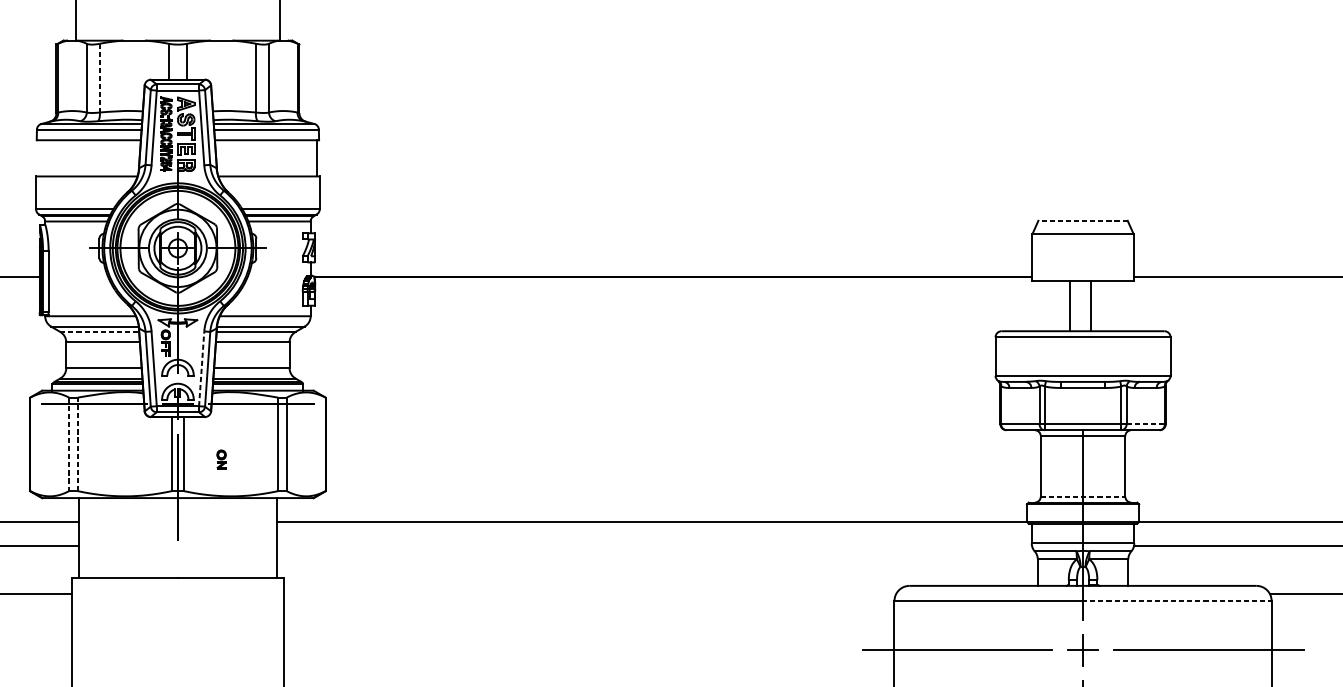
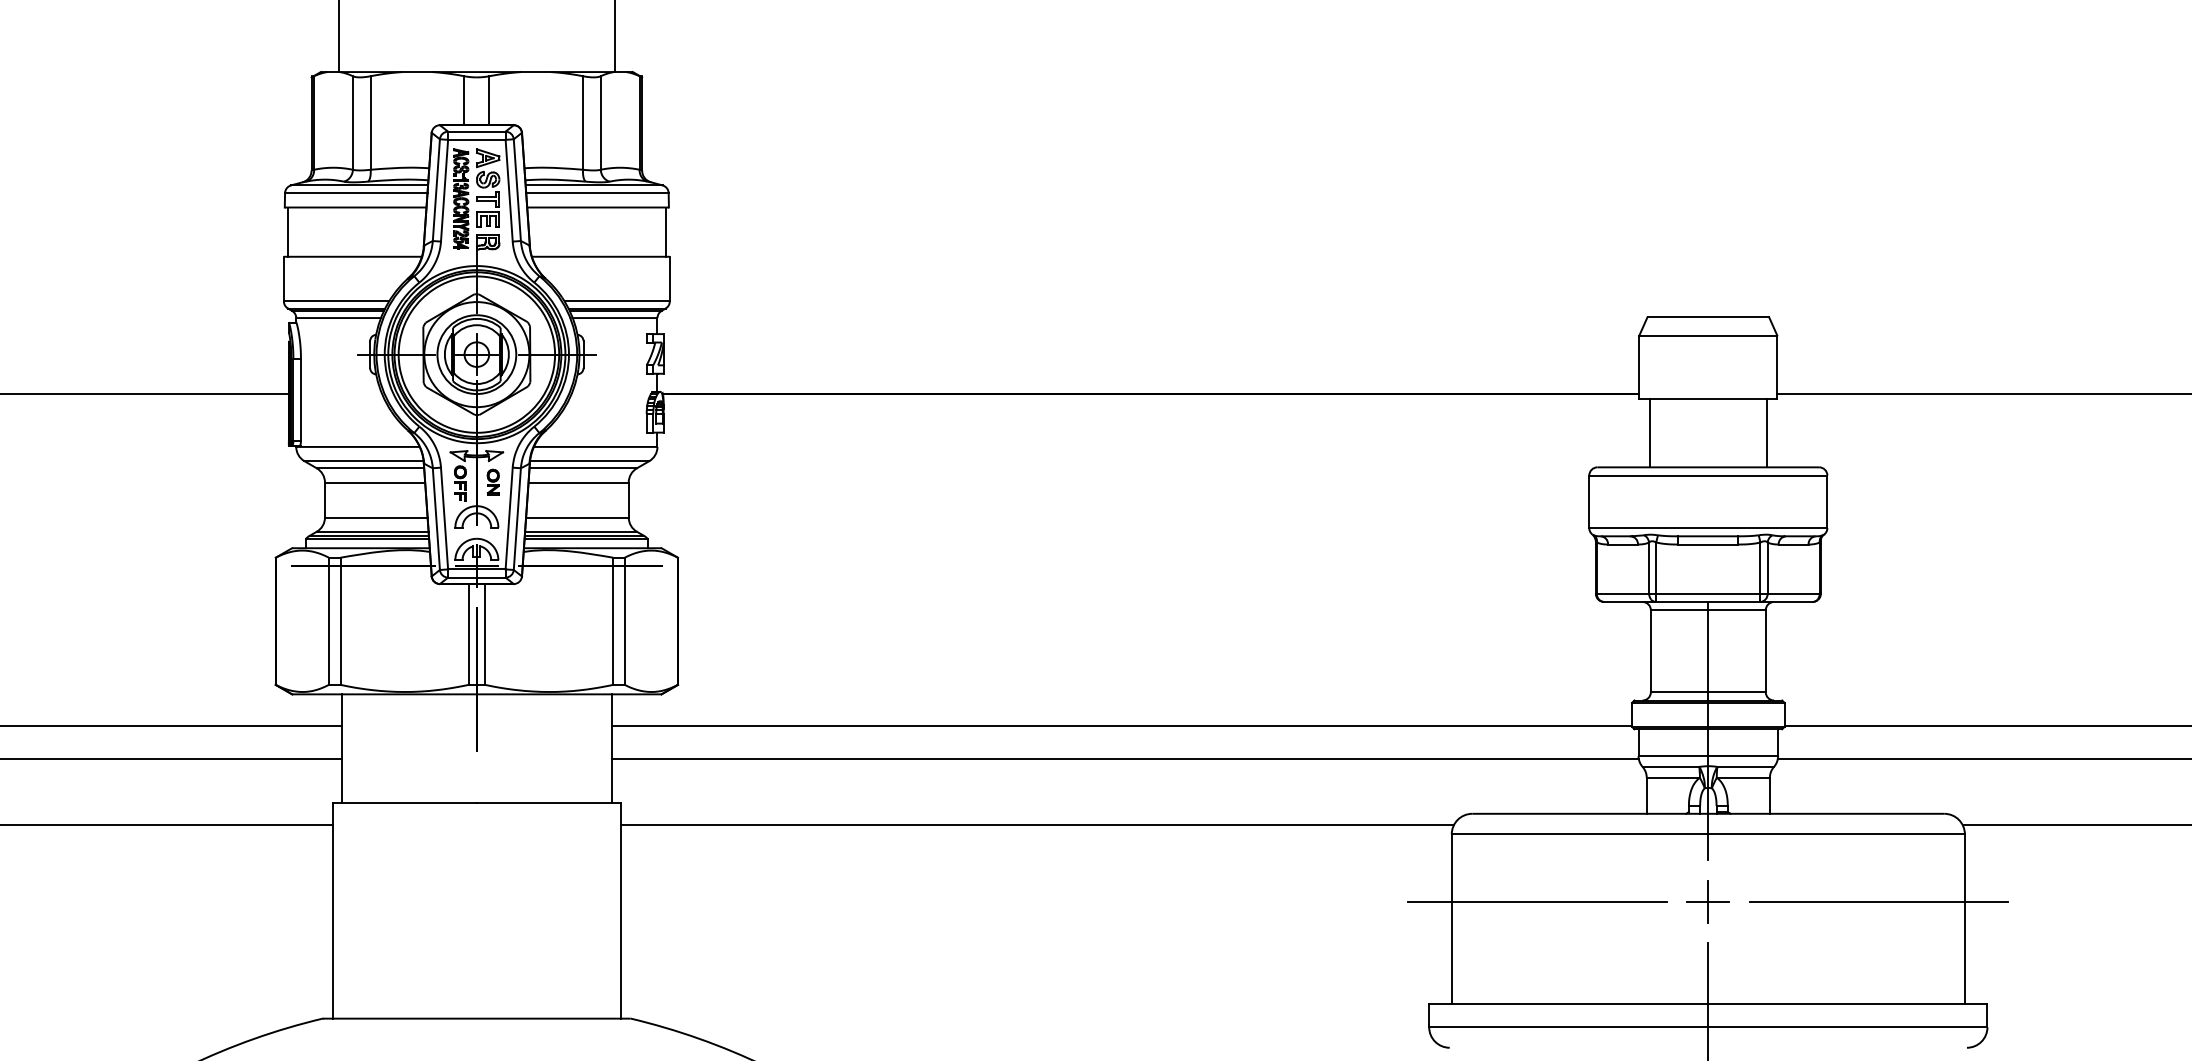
line: (99, 77) -> (370, 122), dashed -> solid
line: (39, 157) -> (288, 231), added
line: (1083, 221) -> (1708, 317), dashed -> solid
line: (1070, 306) -> (1650, 433), moved
line: (1090, 306) -> (1766, 433), moved
line: (99, 332) -> (370, 468), dashed -> solid
line: (201, 368) -> (509, 518), dashed -> solid
line: (1146, 423) -> (1794, 593), dashed -> solid
line: (68, 444) -> (328, 621), dashed -> solid
line: (77, 444) -> (340, 621), dashed -> solid
part: (221, 459) -> (492, 481), moved
line: (1083, 496) -> (1708, 692), dashed -> solid
line: (653, 545) -> (1124, 759), added
line: (589, 593) -> (1037, 824), added
line: (1176, 601) -> (1835, 834), dashed -> solid

